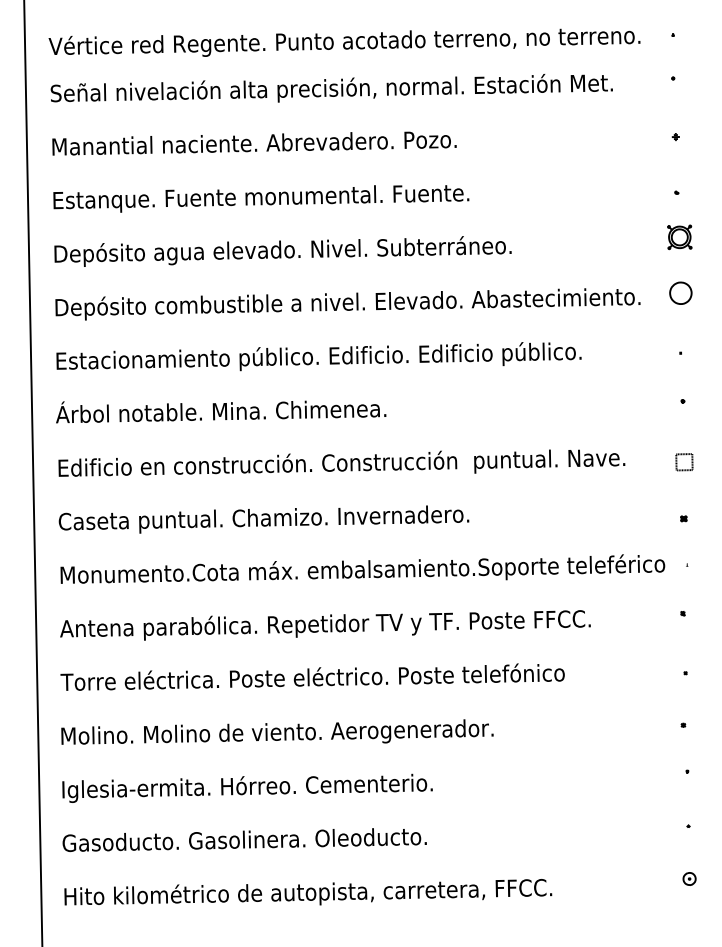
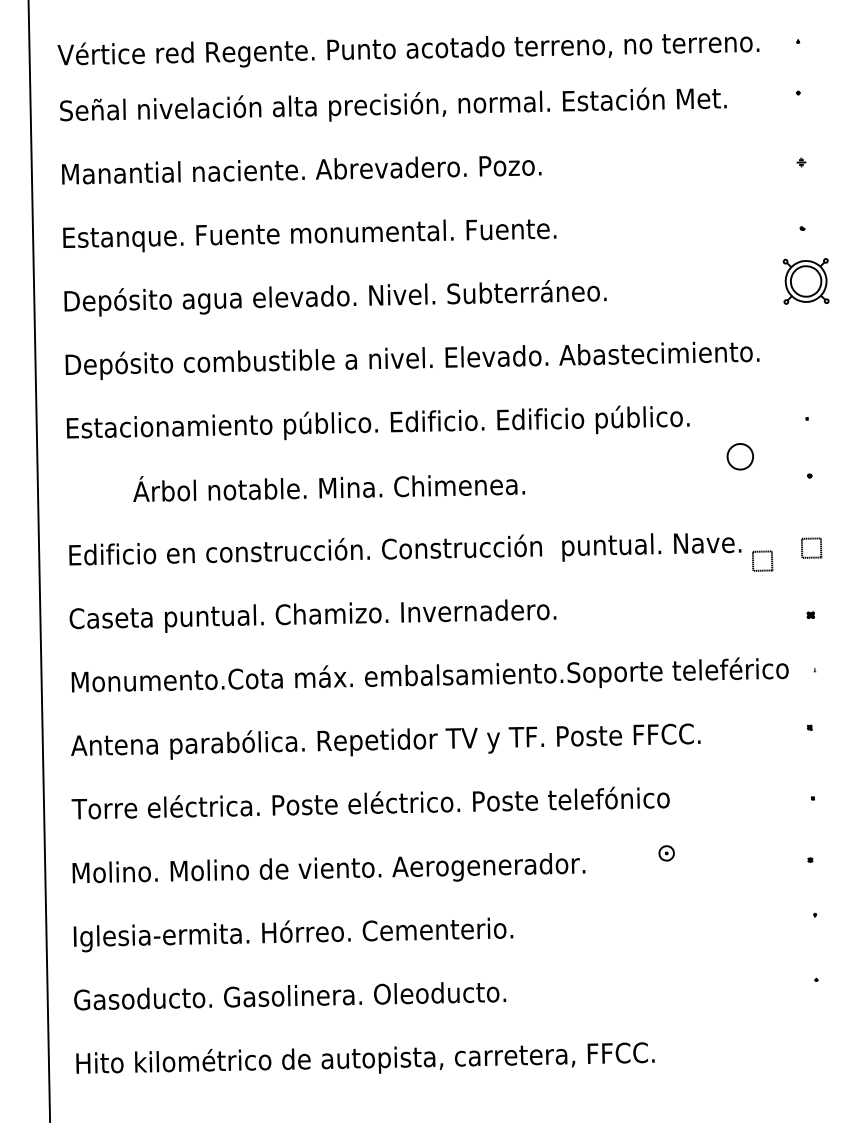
part: (679, 237) -> (805, 281), size x1.6
part: (680, 293) -> (739, 456), moved
text: (220, 411) -> (328, 488), moved
part: (643, 472) -> (762, 560), added
part: (689, 879) -> (666, 853), moved

